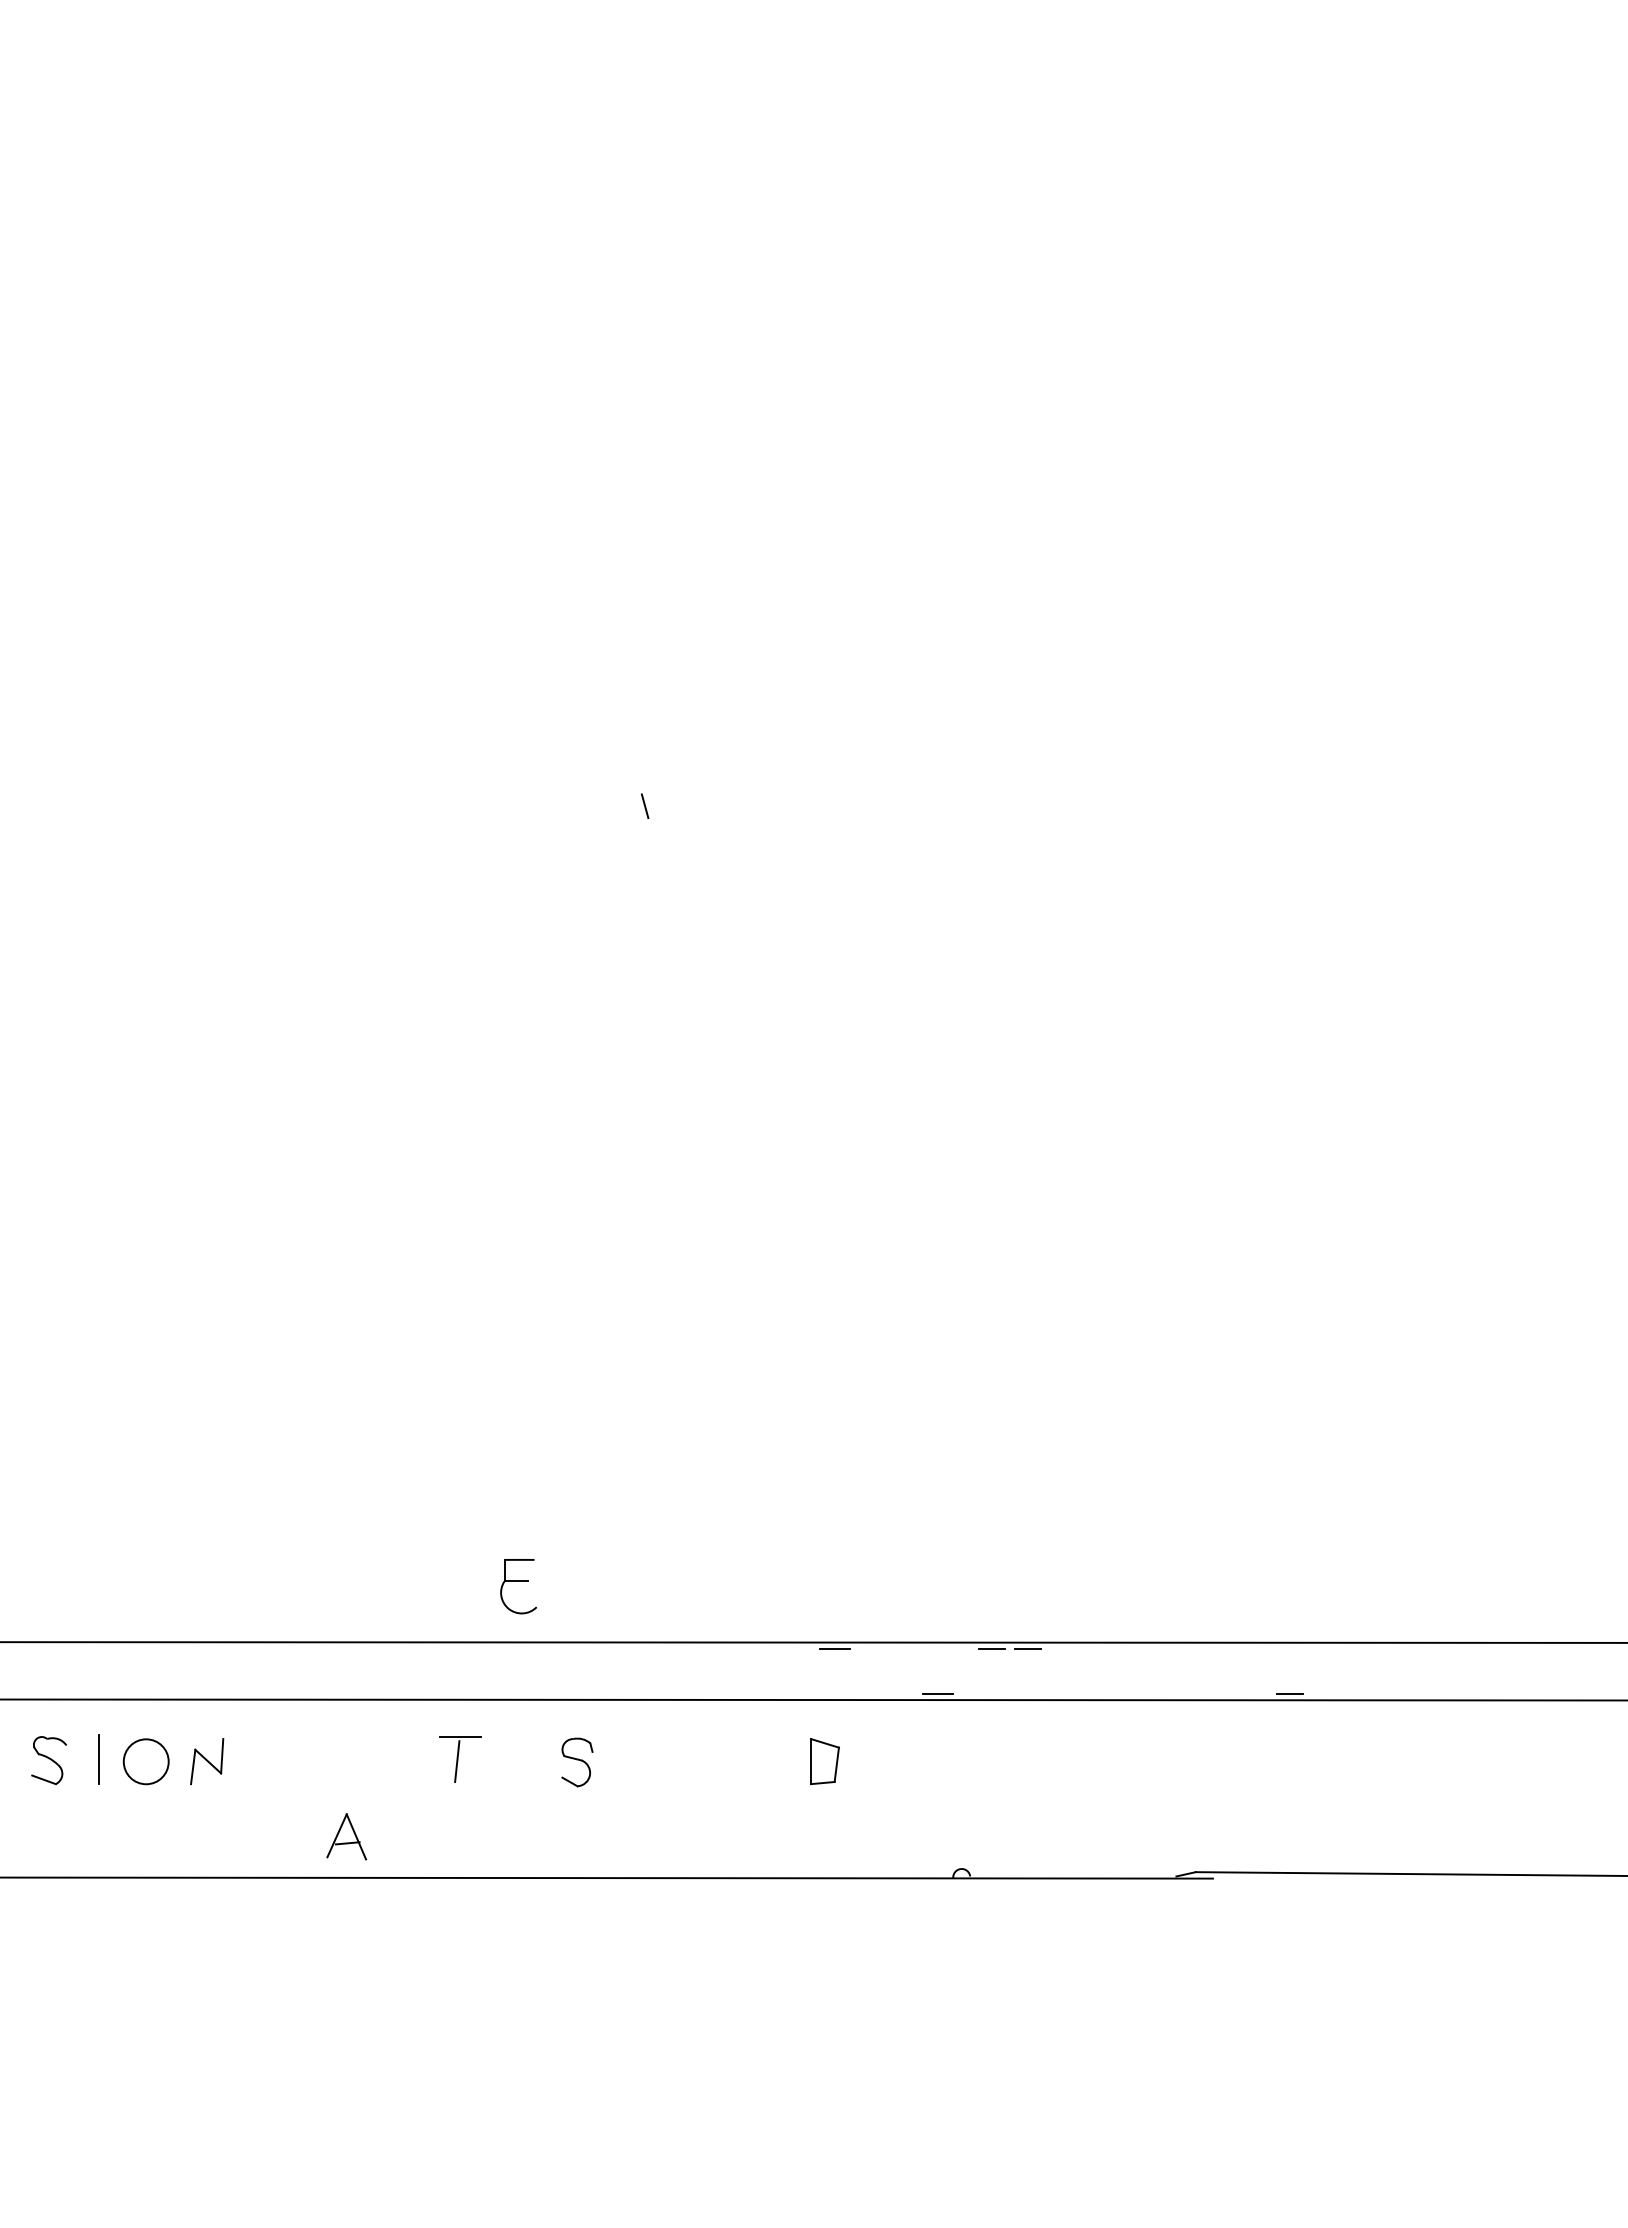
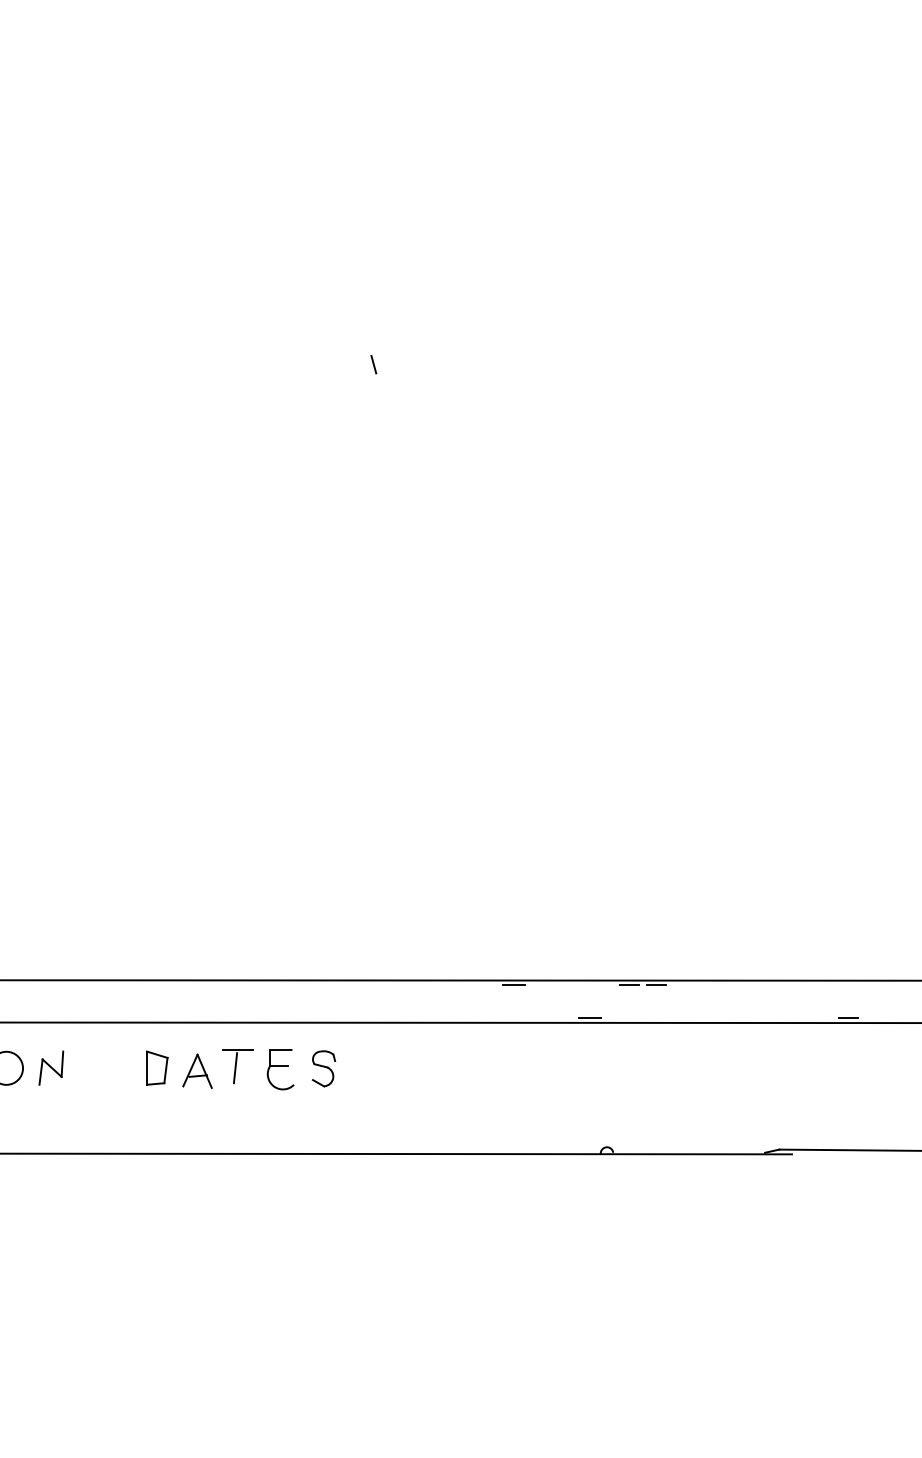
part: (518, 1586) -> (280, 1069), moved
part: (824, 1761) -> (156, 1068), moved
part: (346, 1836) -> (197, 1071), moved

